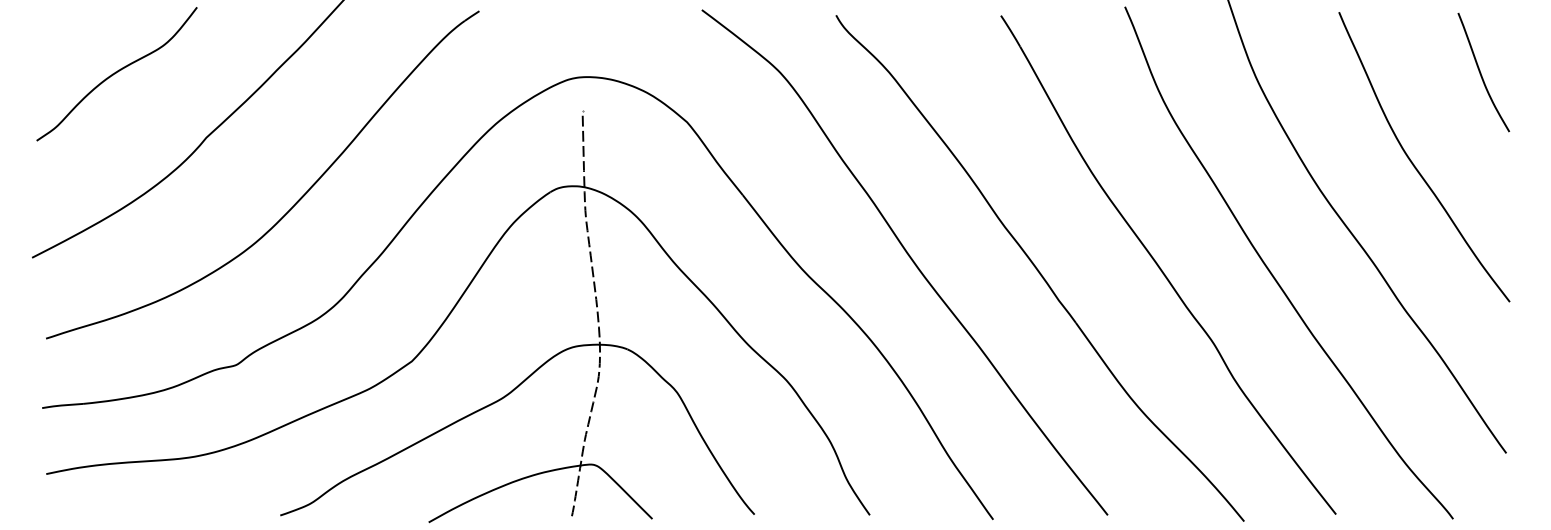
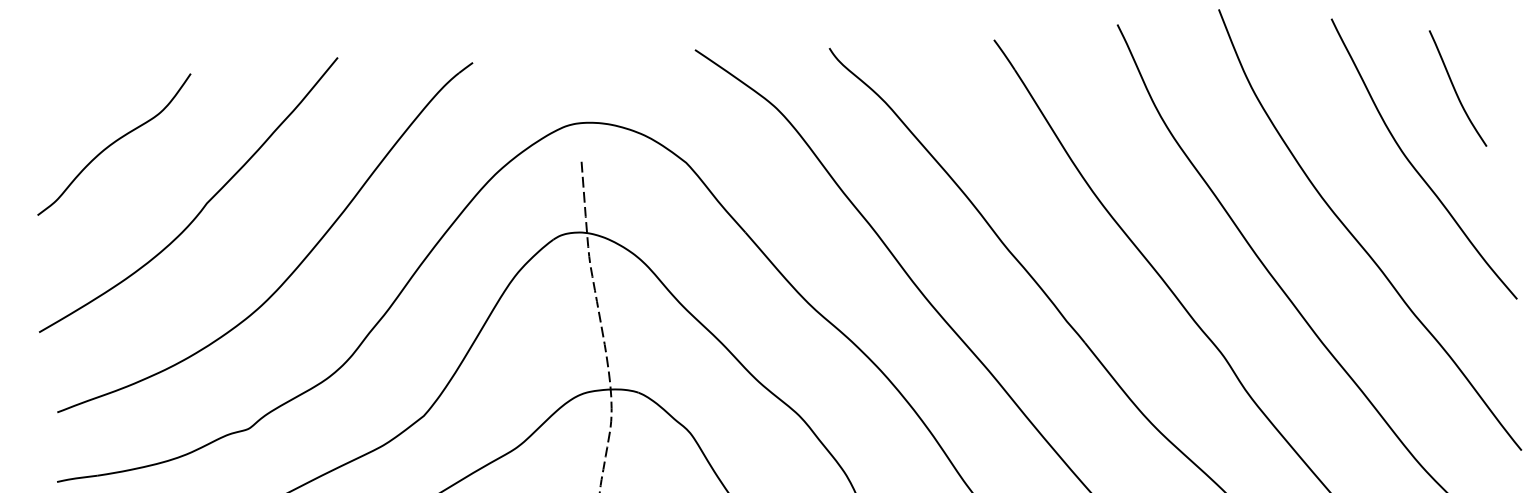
curve: (1481, 72) -> (1455, 88), moved

